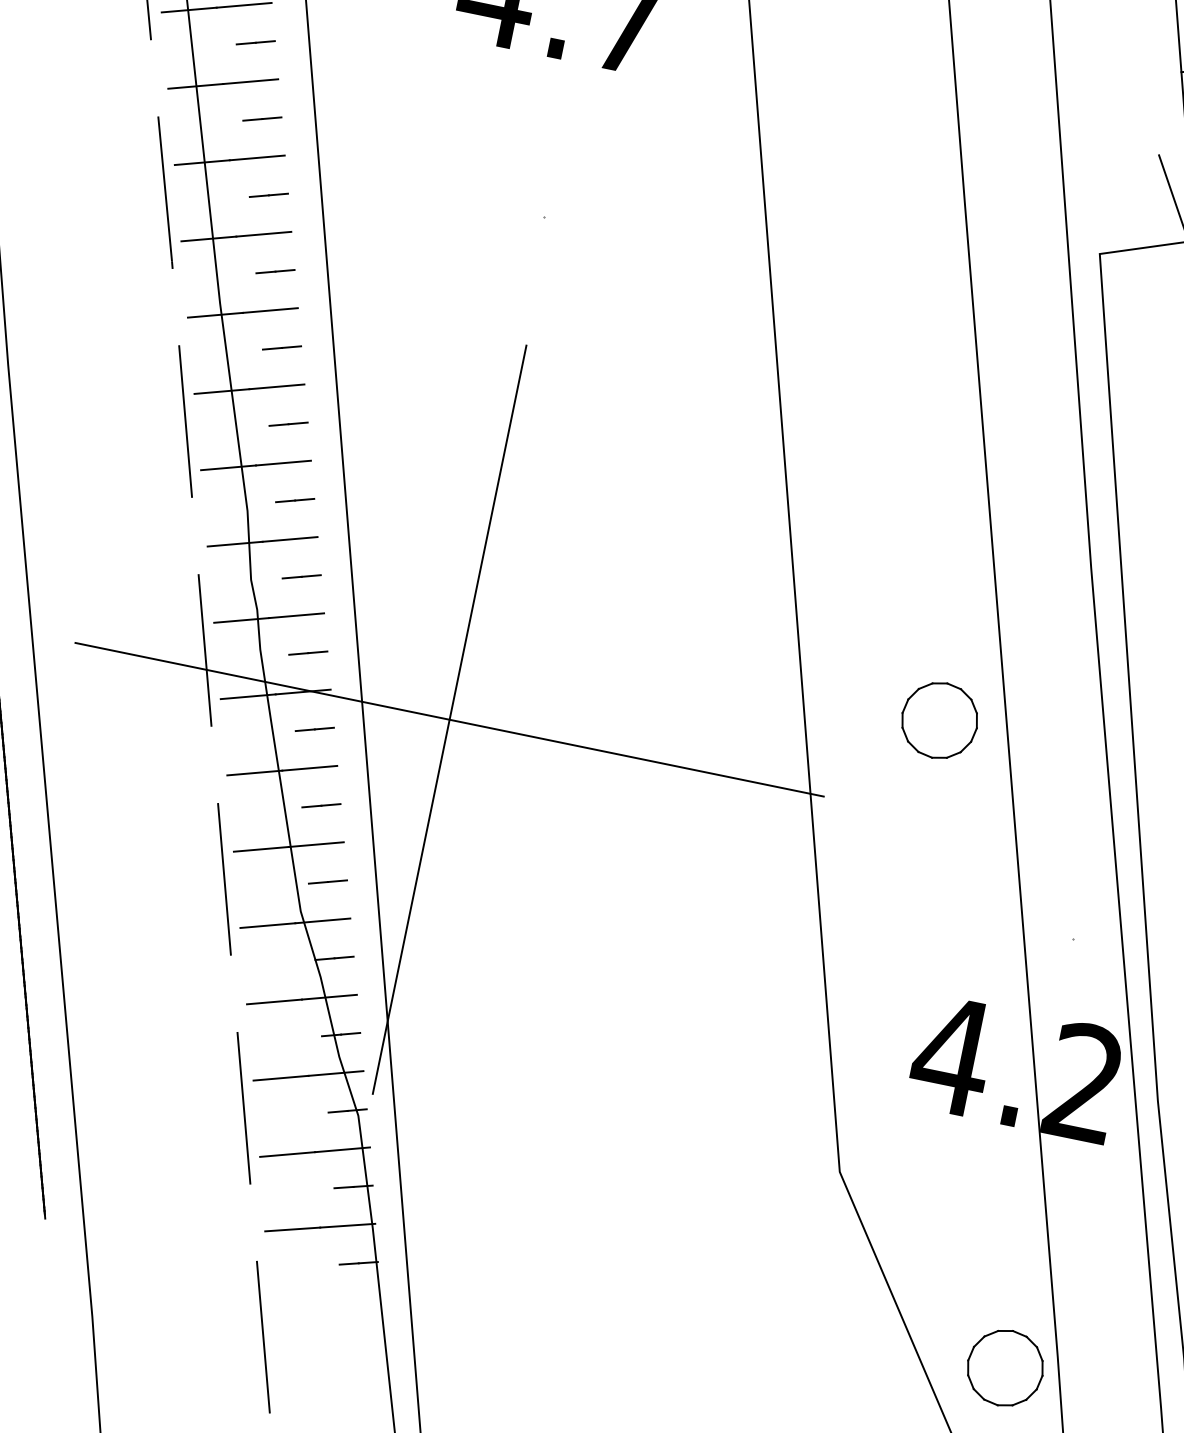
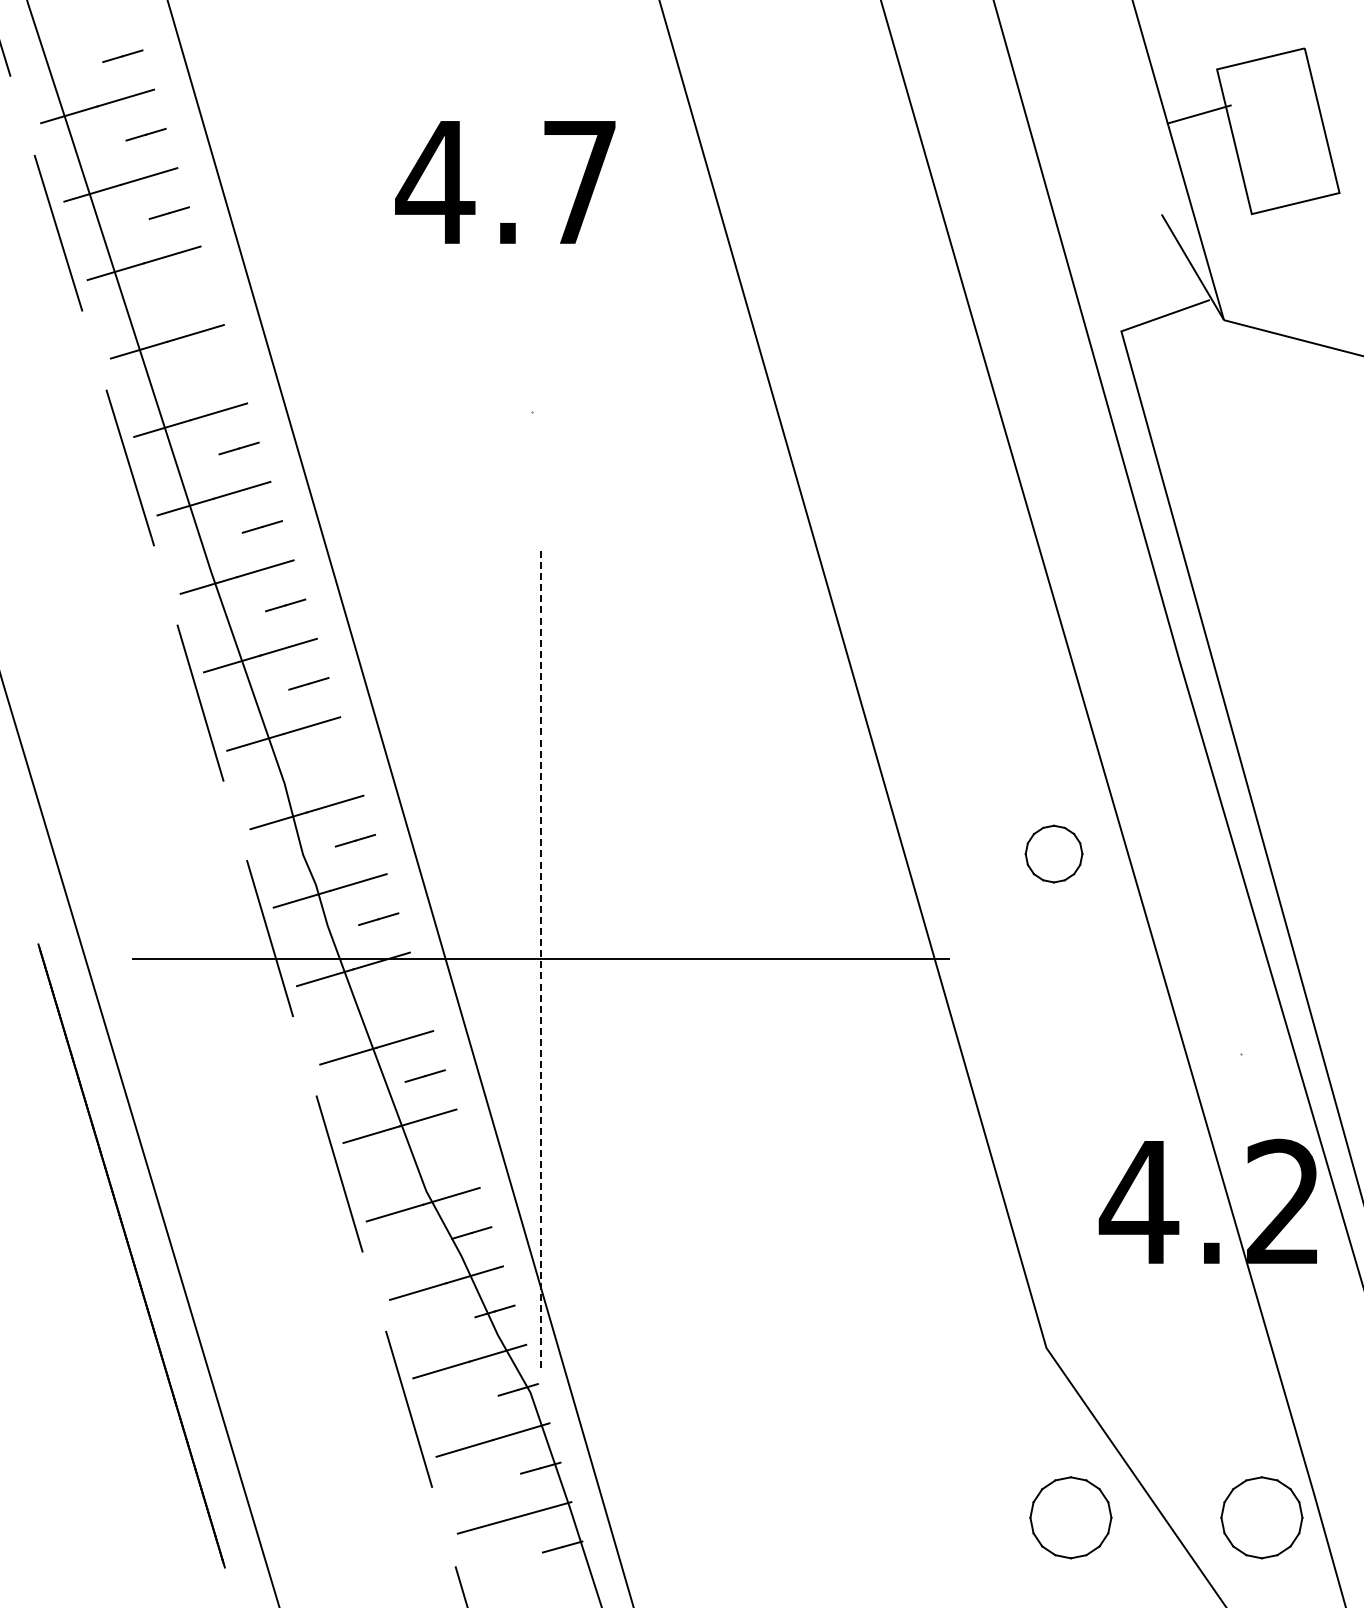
line: (255, 42) -> (192, 291), removed
line: (262, 118) -> (215, 369), removed
line: (294, 500) -> (331, 762), removed
line: (449, 719) -> (540, 958), solid -> dashed
part: (939, 719) -> (1053, 853), size x0.7
line: (314, 729) -> (401, 997), removed
line: (328, 881) -> (448, 1154), removed
part: (829, 1331) -> (1070, 1517), added

